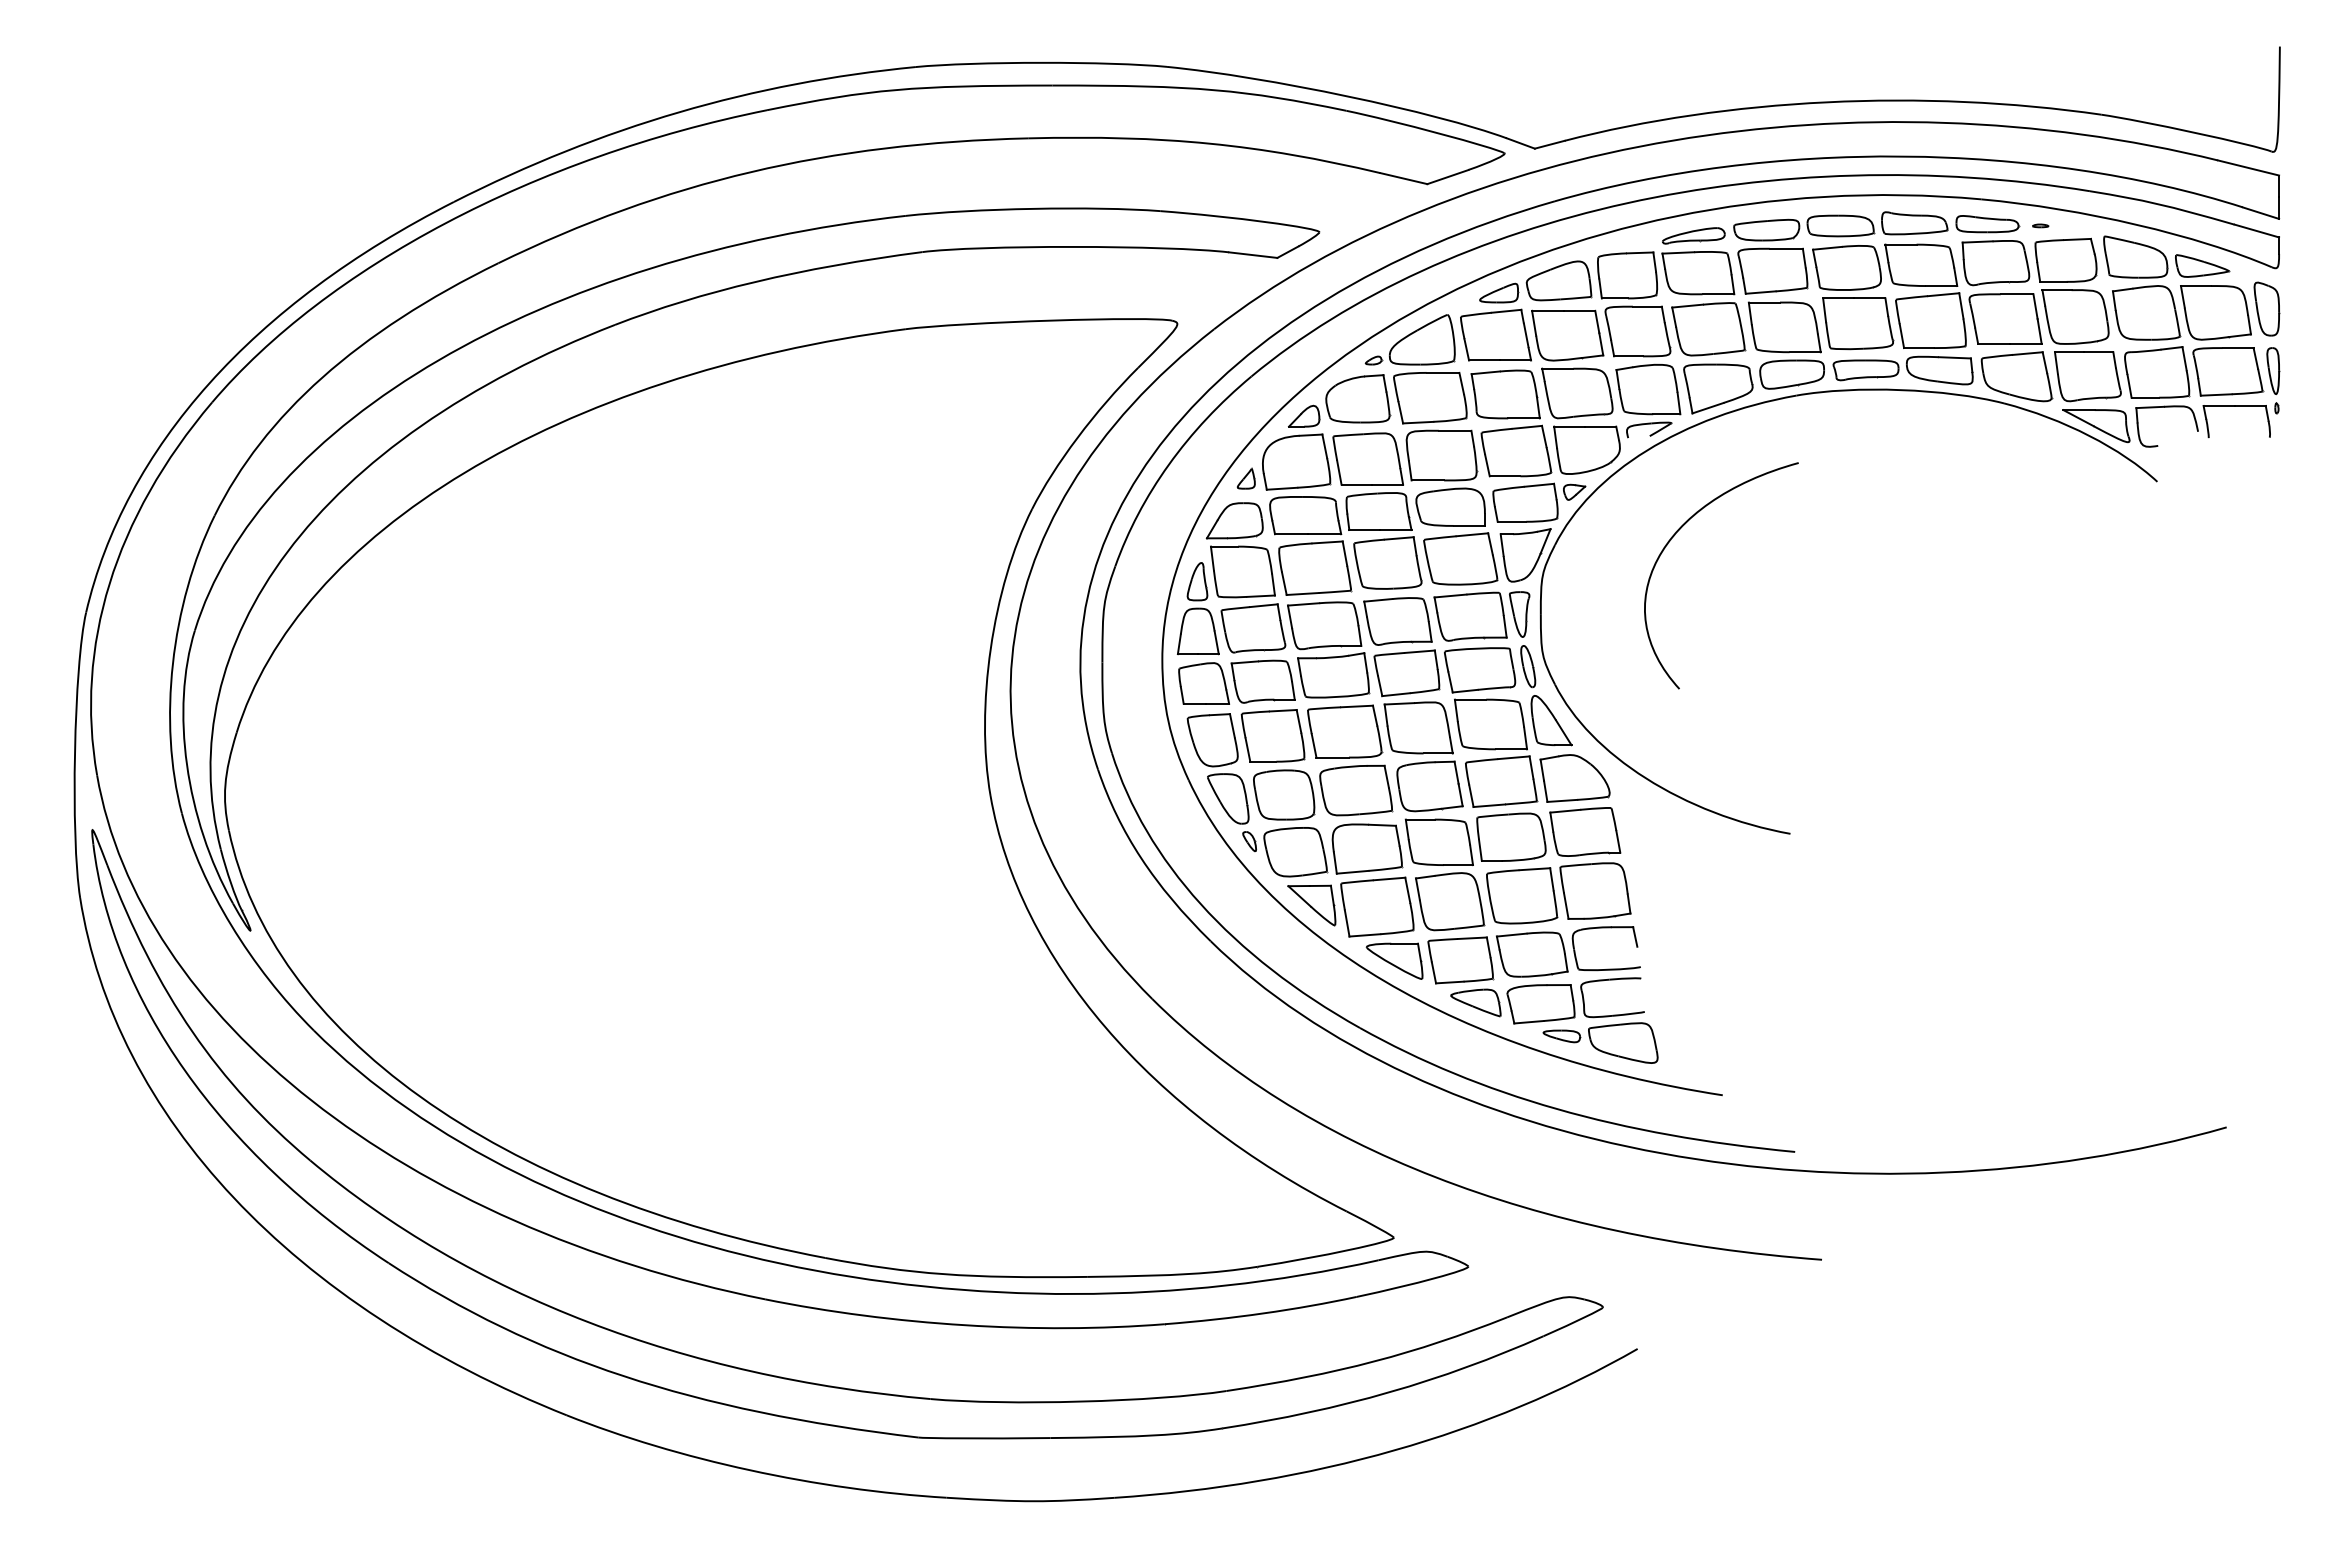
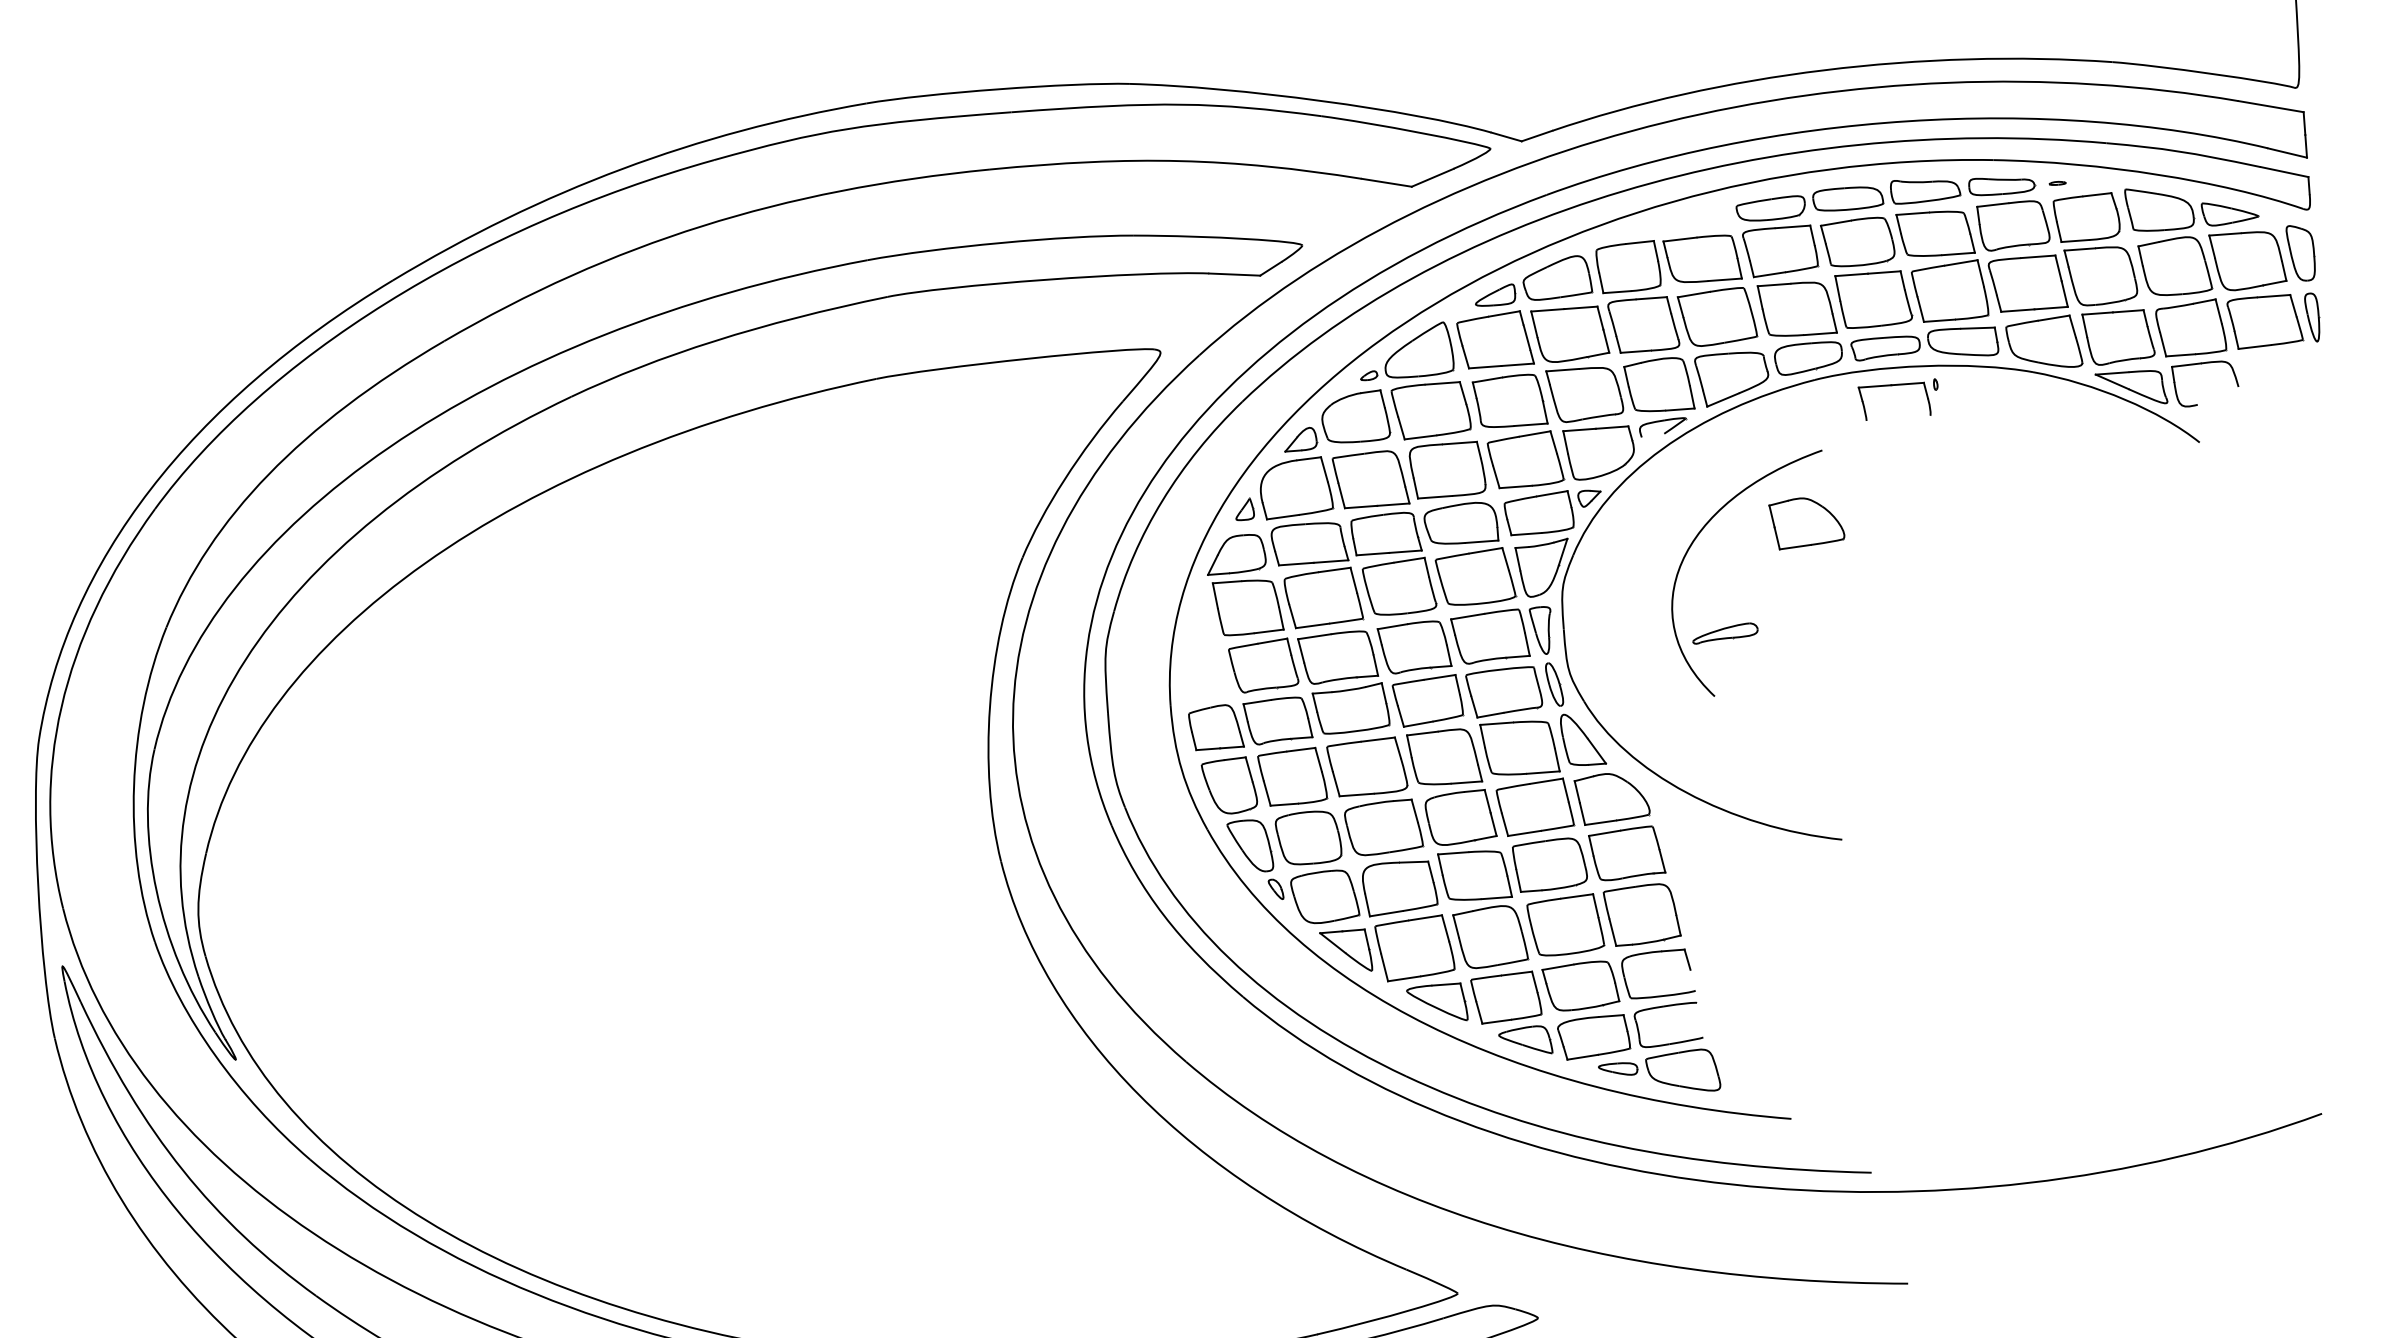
part: (1693, 235) -> (1724, 633), moved
part: (2240, 406) -> (1897, 385), moved
part: (1778, 530) -> (1806, 522), added
part: (1198, 608) -> (1204, 649), removed

